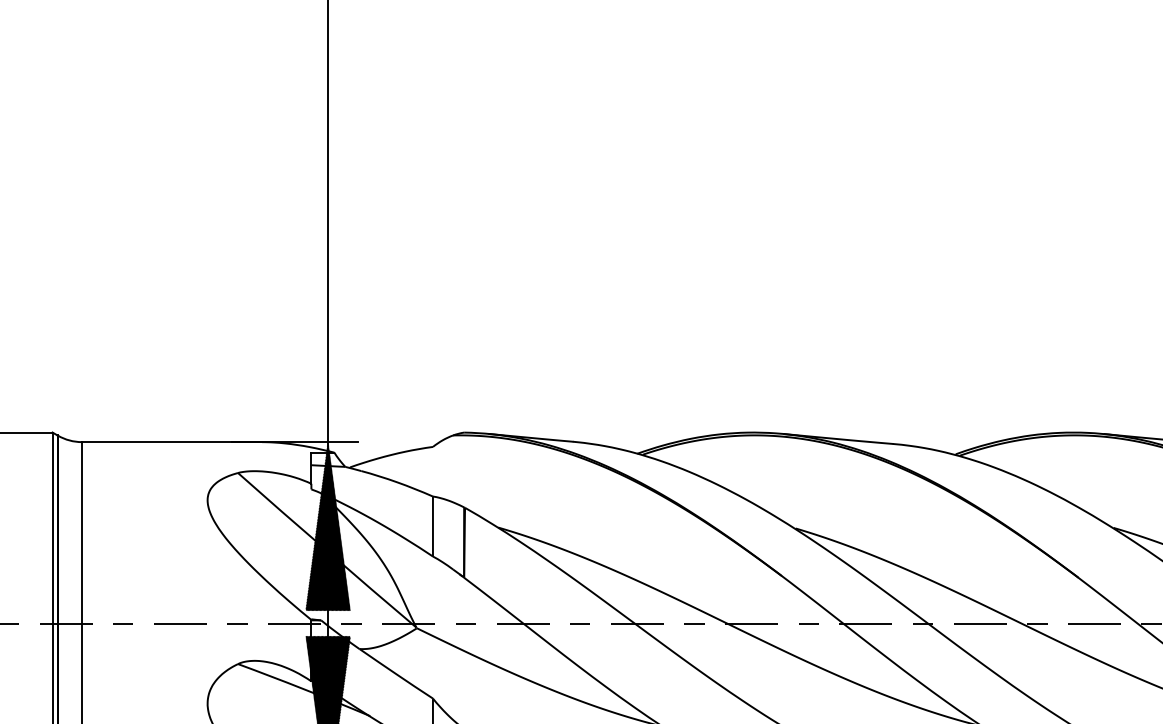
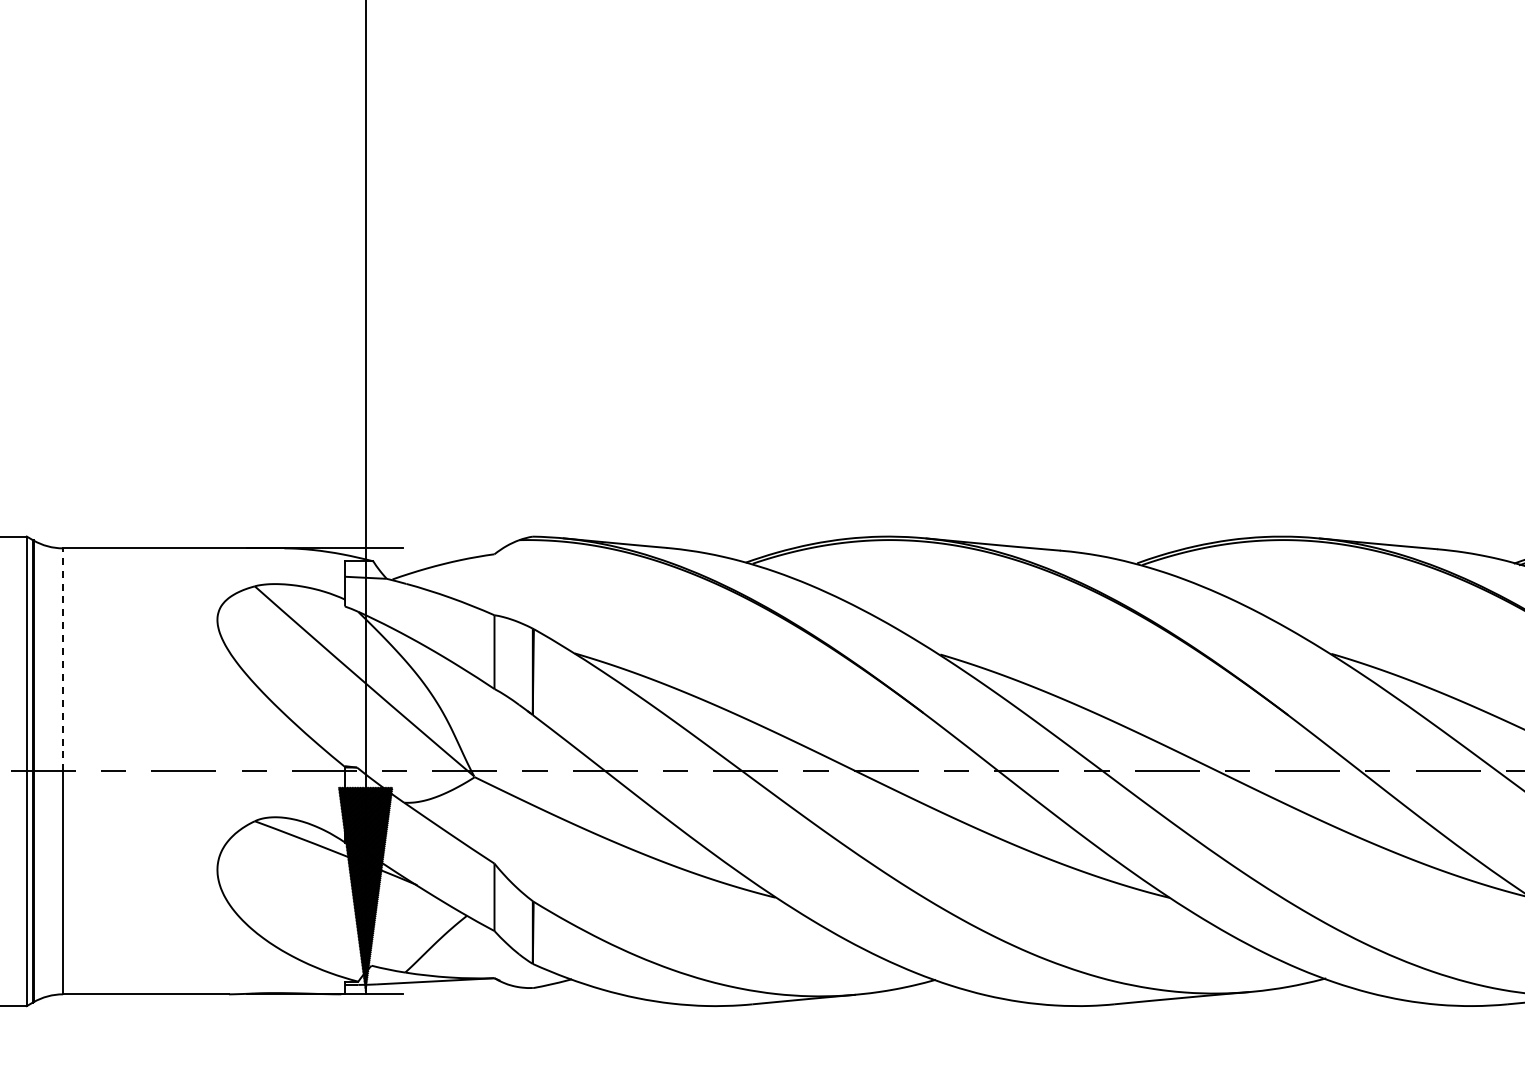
hatch: (328, 526) -> (365, 652), removed
line: (82, 532) -> (63, 659), solid -> dashed

